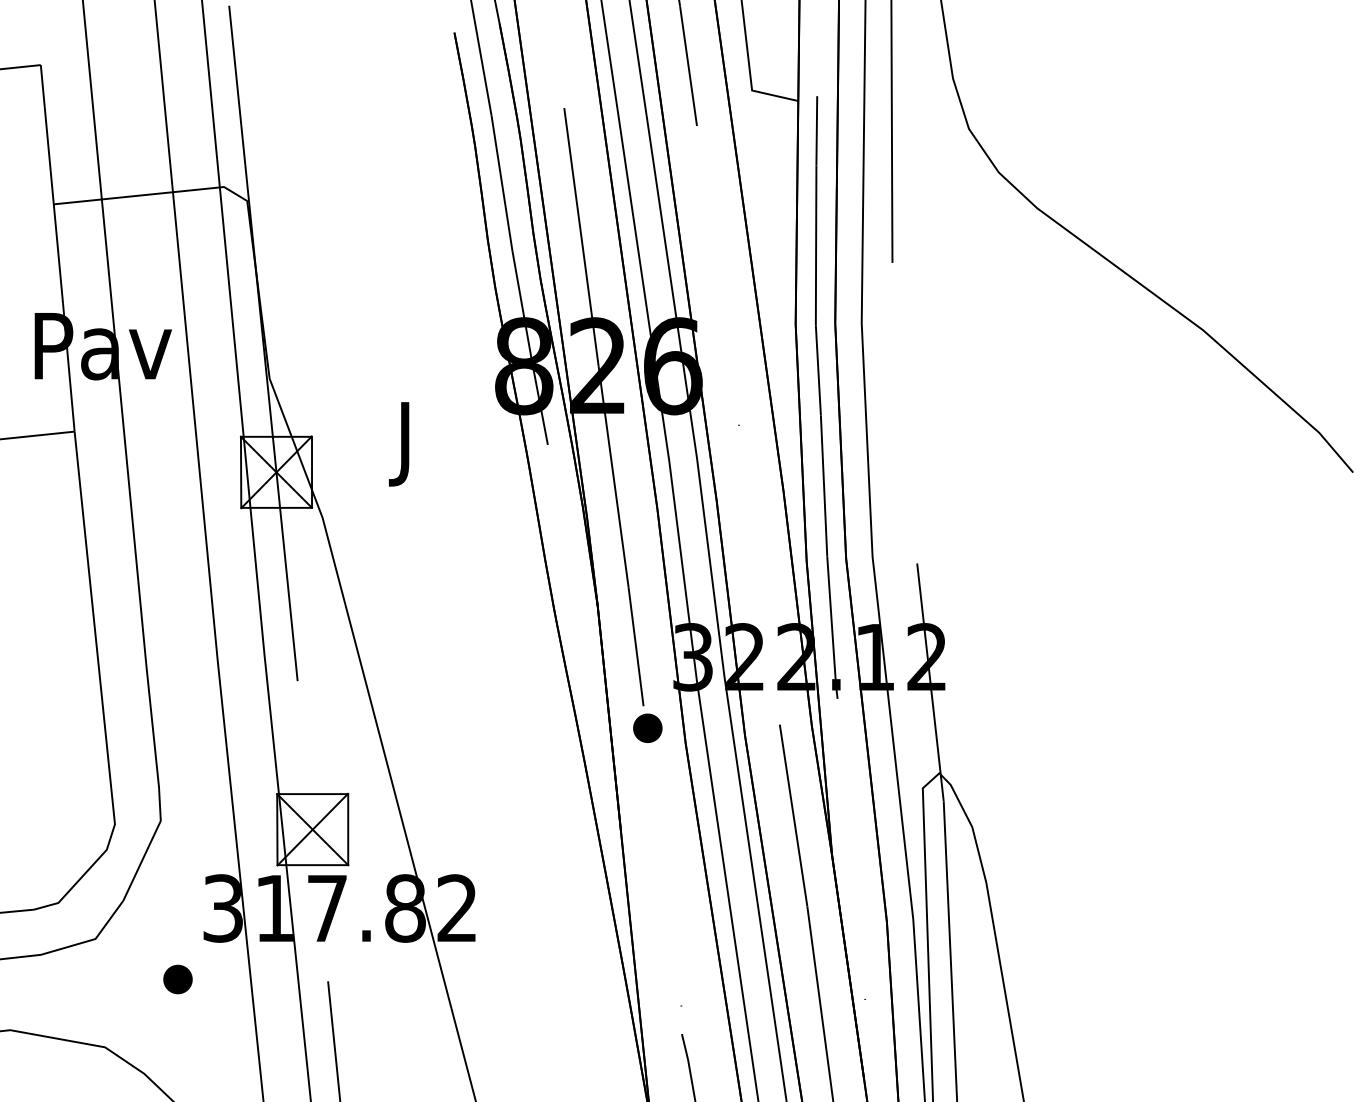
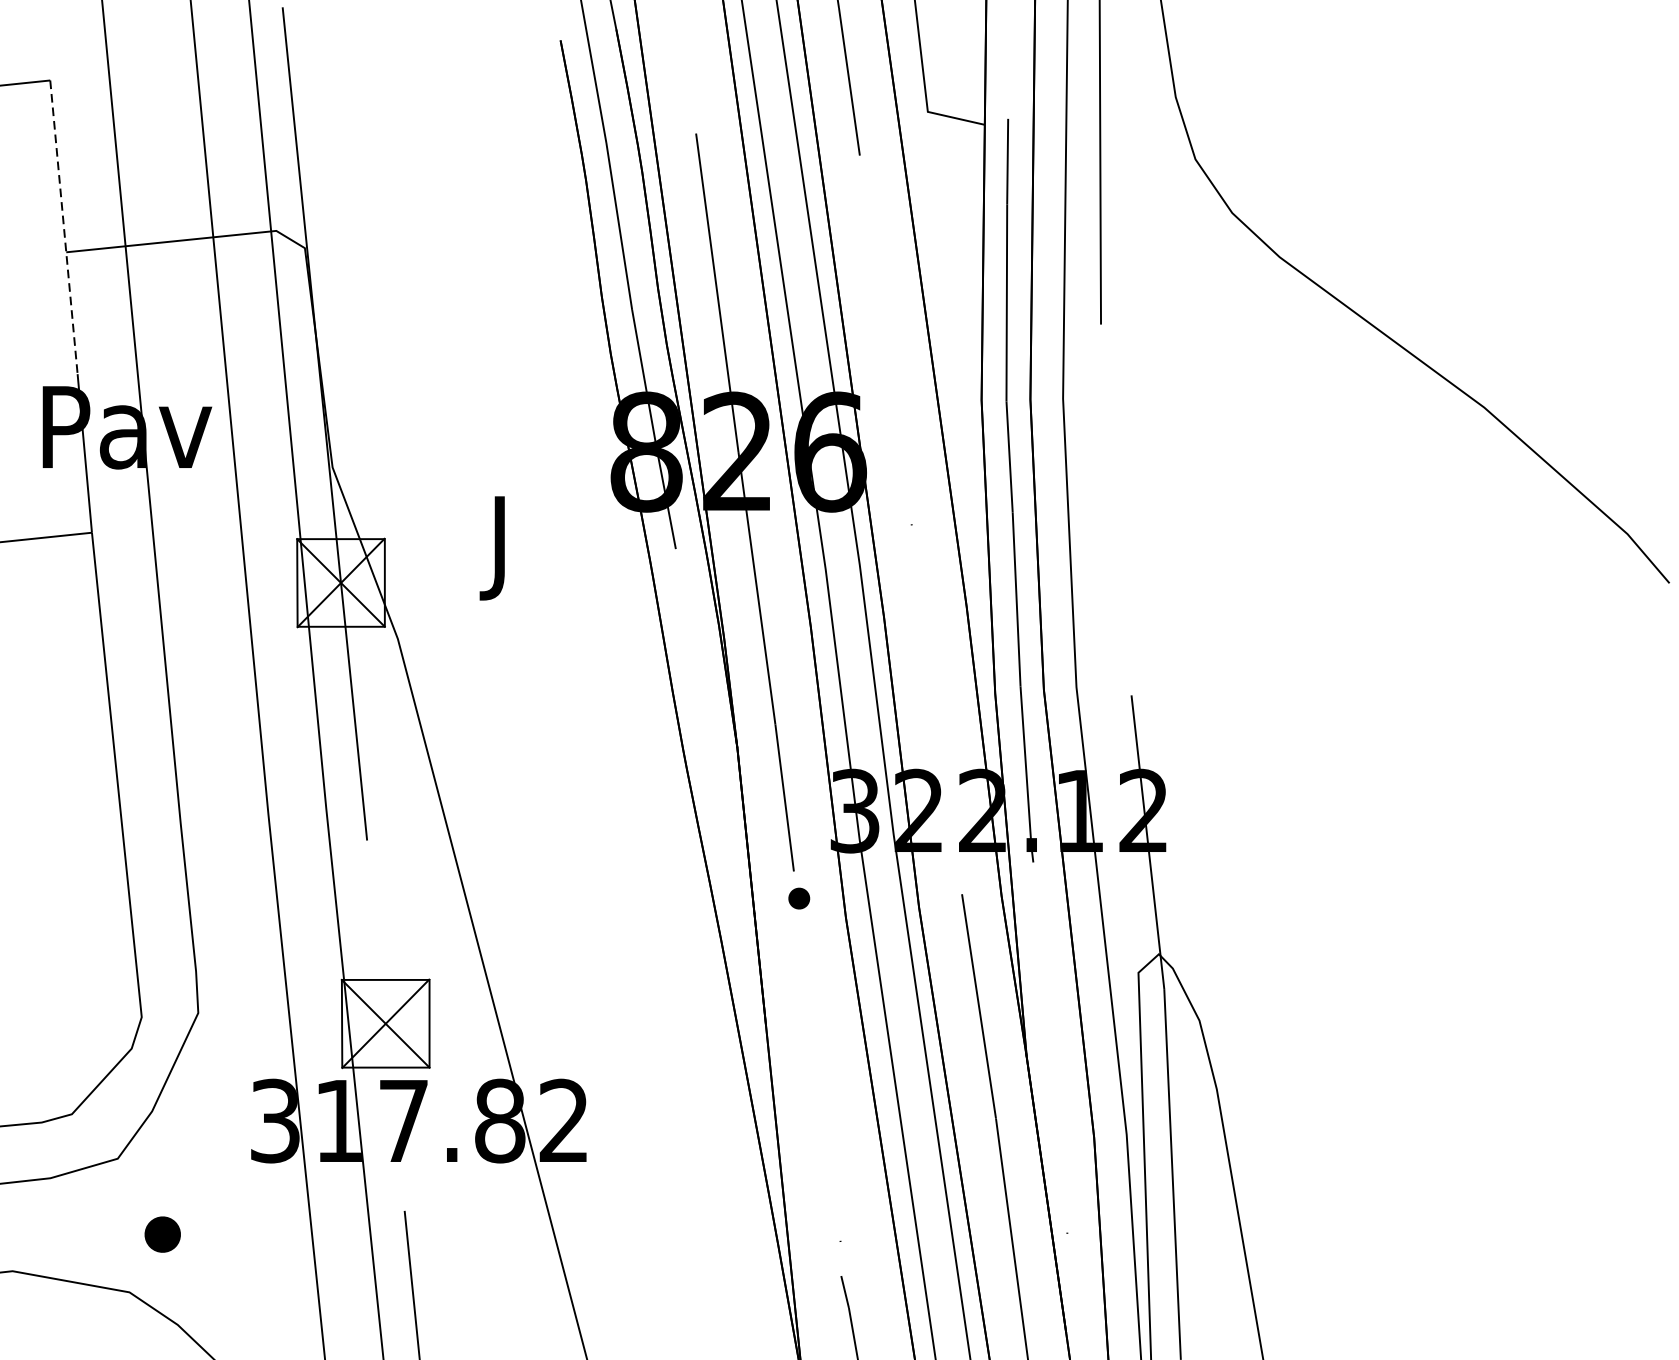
line: (51, 184) -> (63, 227), solid -> dashed
part: (647, 727) -> (798, 897), size x0.6
part: (177, 979) -> (162, 1234), moved

